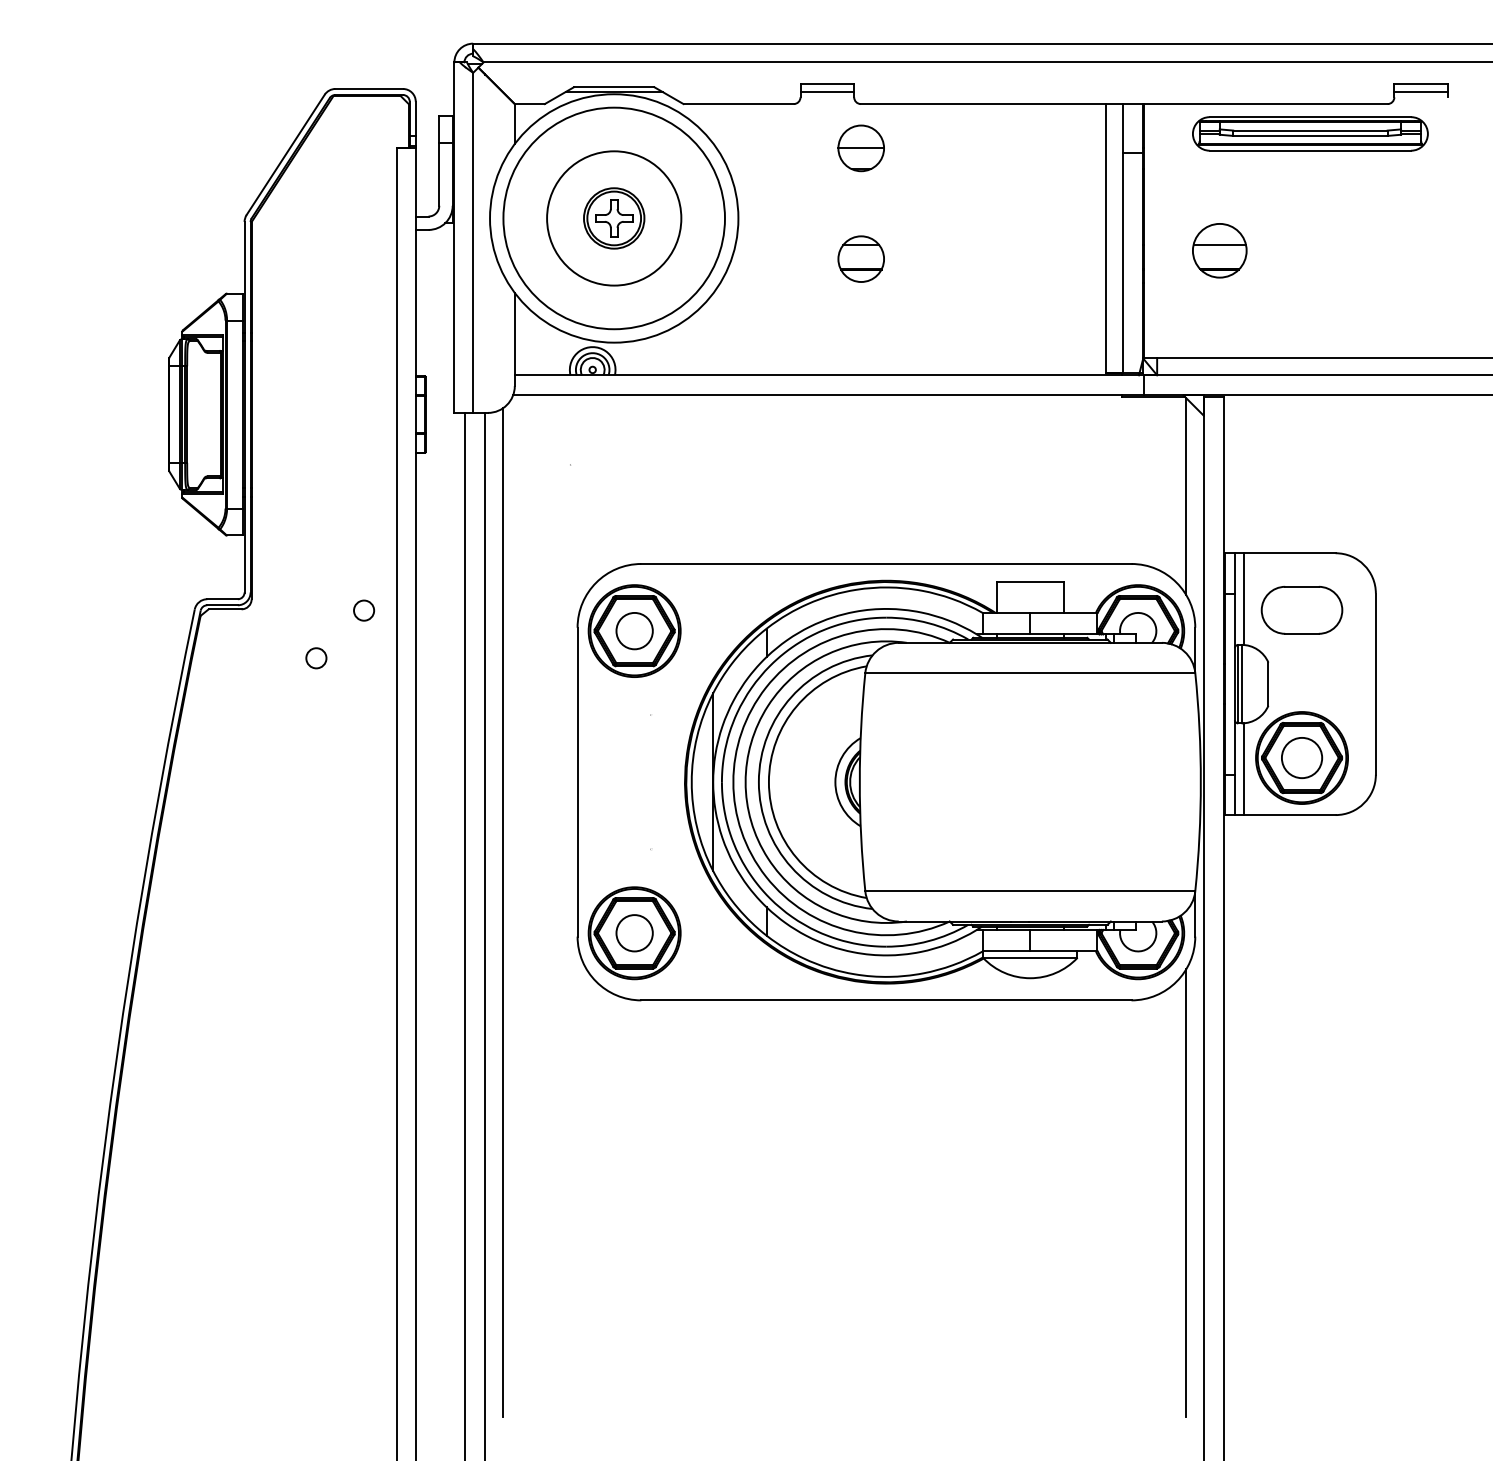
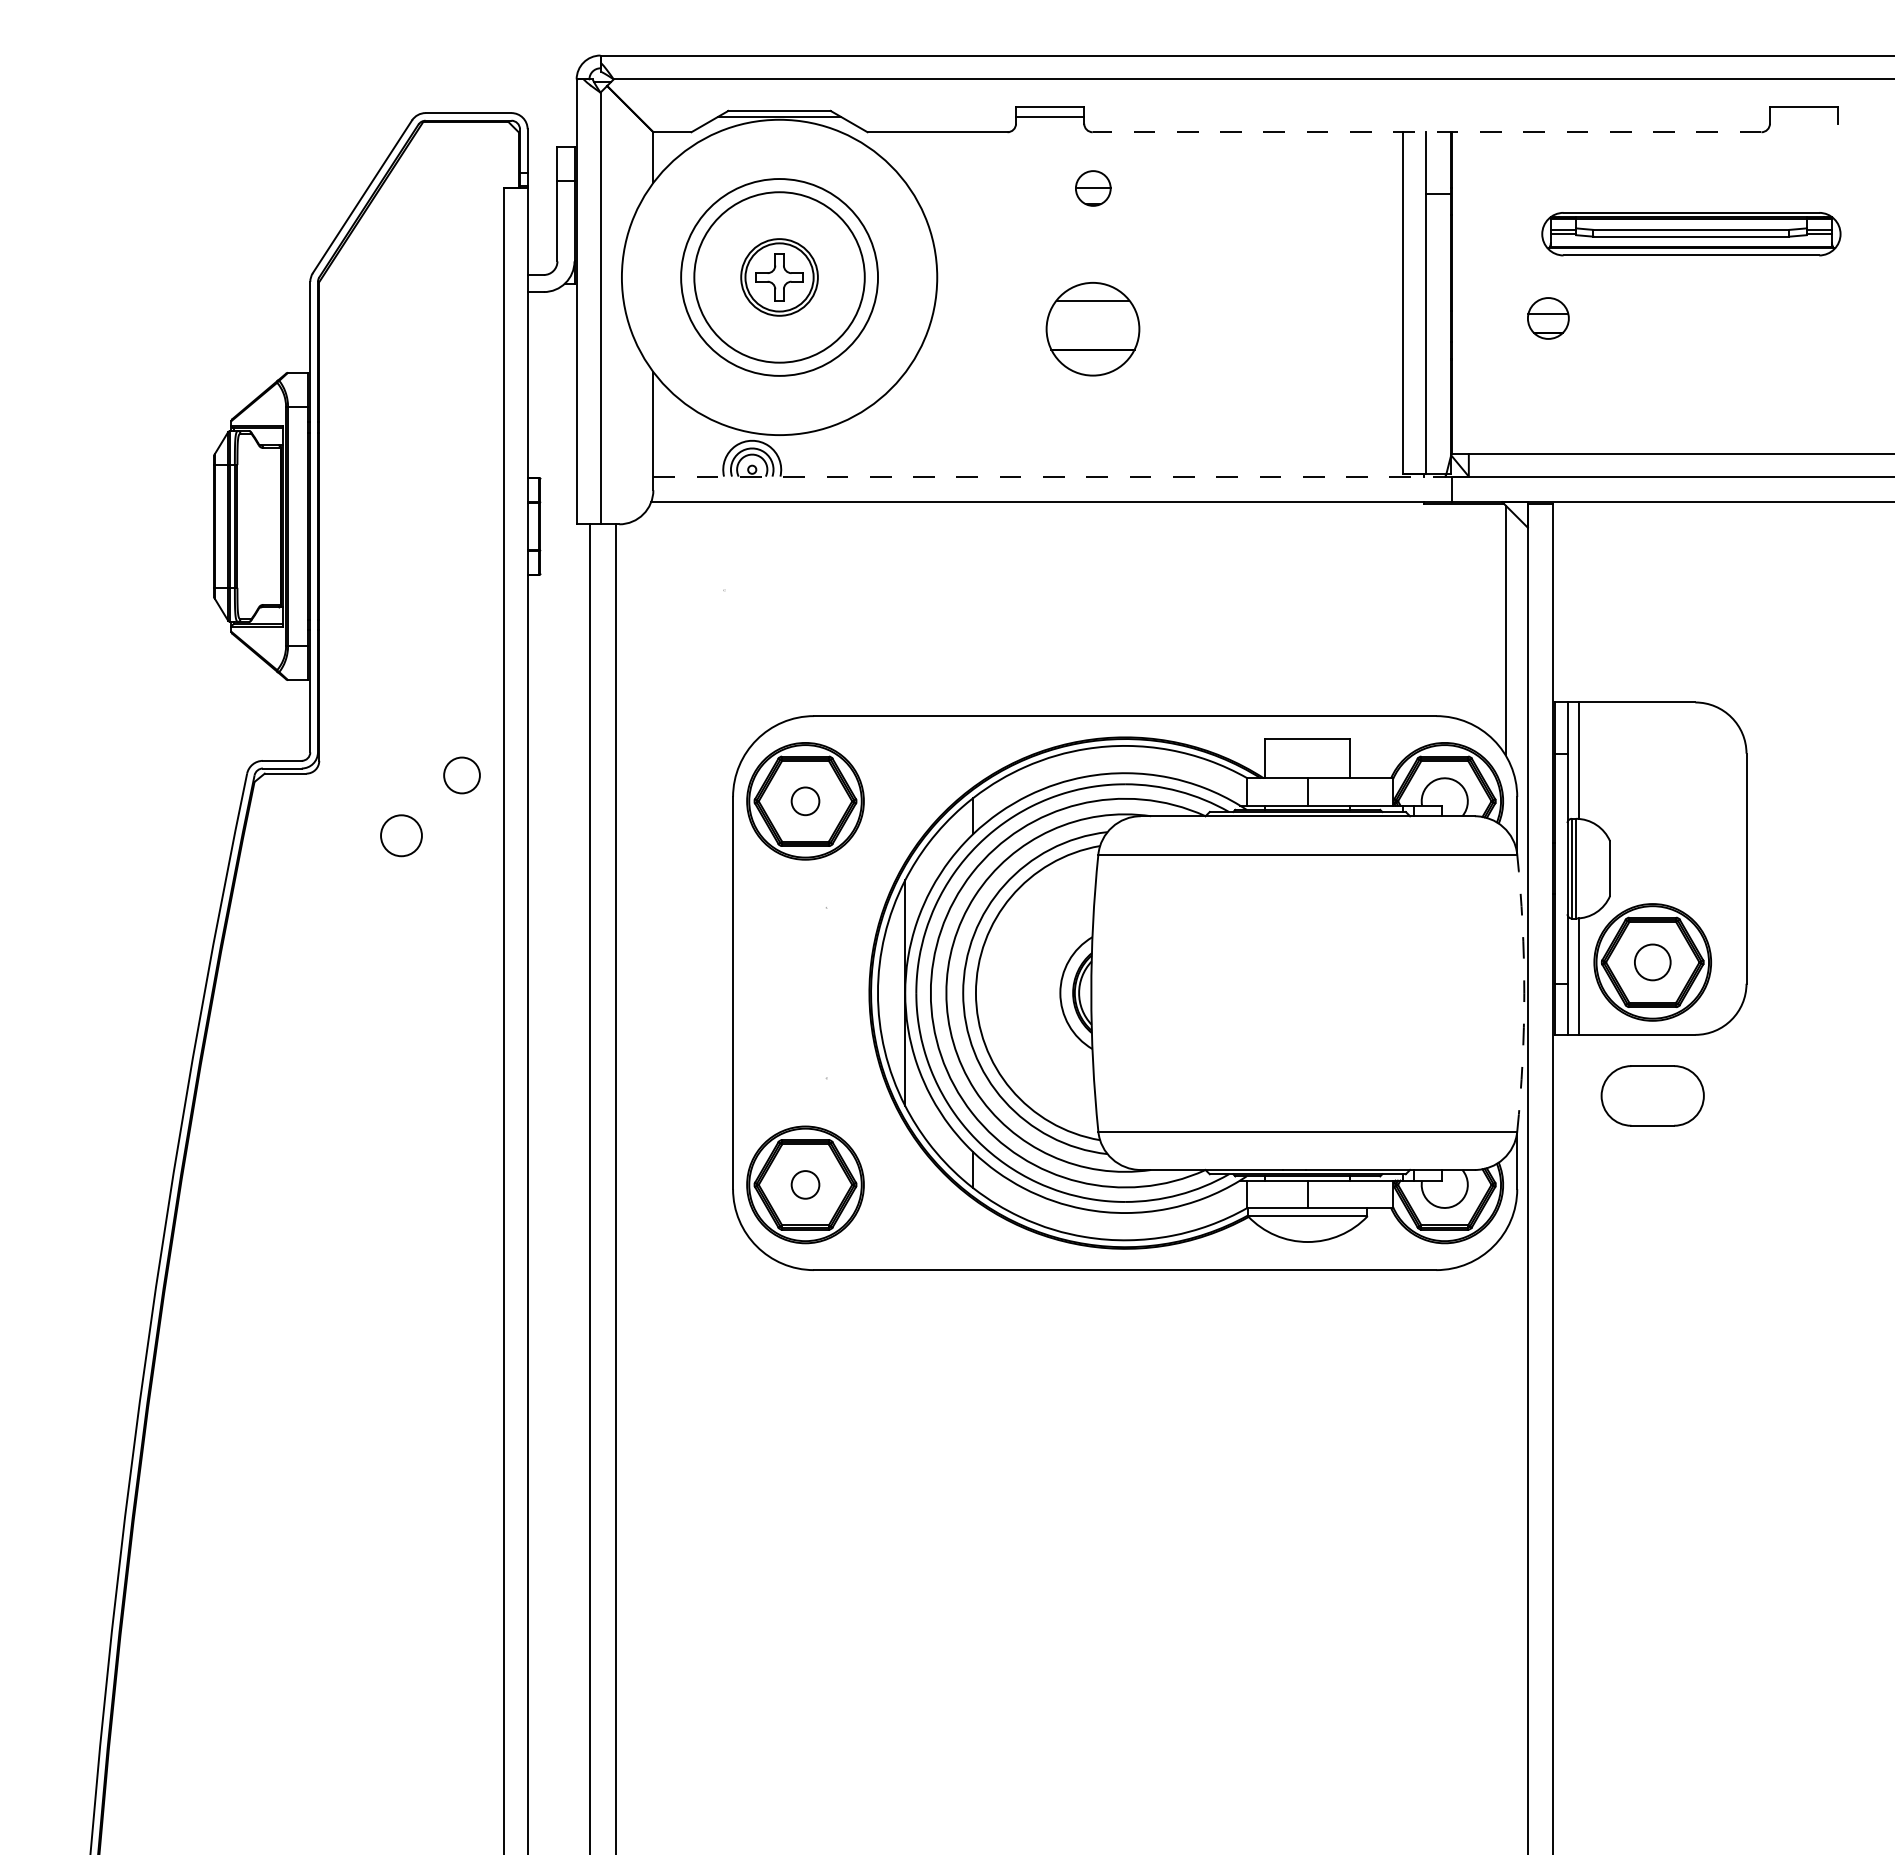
line: (1420, 91) -> (1803, 116), removed
line: (1123, 104) -> (1426, 132), solid -> dashed
part: (1310, 134) -> (1691, 234), moved
part: (861, 148) -> (1093, 188), size x0.6
circle: (614, 218) -> (779, 277), size x0.7
part: (1219, 250) -> (1548, 318), size x0.6
part: (861, 258) -> (1093, 328), size x1.6
line: (827, 375) -> (1050, 476), solid -> dashed
circle: (363, 609) -> (461, 774), size x1.4
part: (1301, 609) -> (1652, 1095), moved
circle: (634, 631) -> (805, 801), size x0.6
circle: (316, 658) -> (401, 835), size x1.6
circle: (1301, 758) -> (1652, 962), size x0.7
arc: (1201, 782) -> (1524, 993), solid -> dashed
line: (503, 912) -> (638, 1158), removed
circle: (634, 932) -> (805, 1184), size x0.6
line: (1186, 1192) -> (1505, 1514), removed

